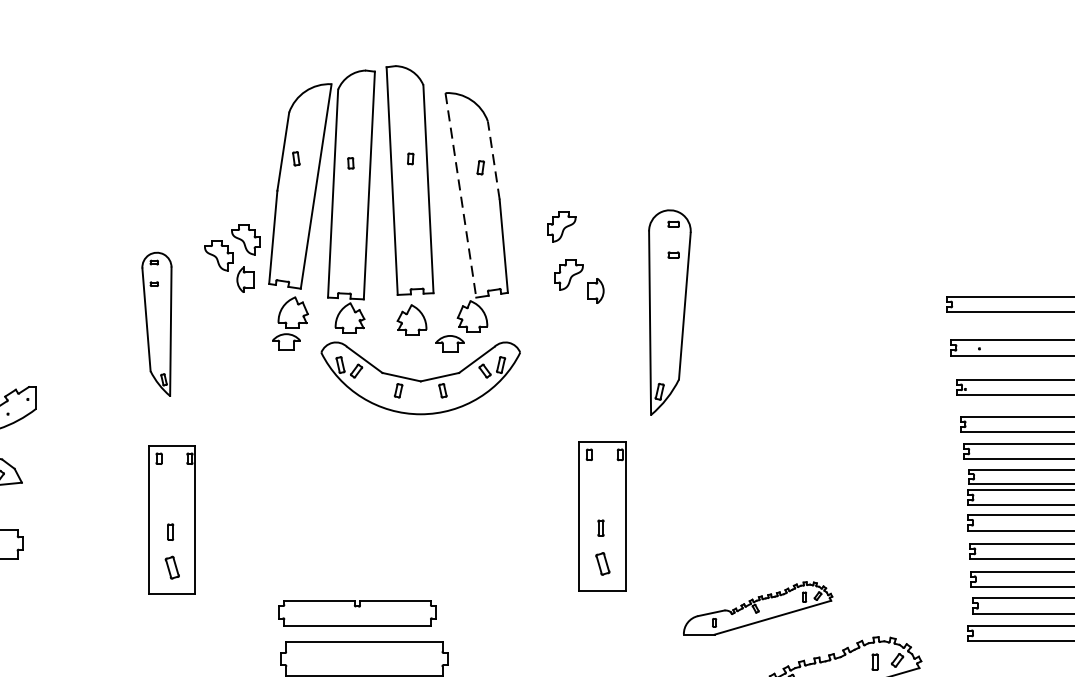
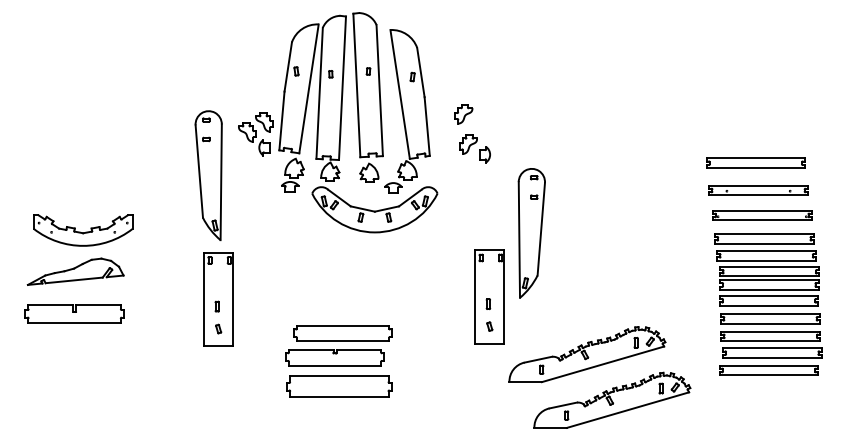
line: (493, 160) -> (420, 72), dashed -> solid
line: (461, 195) -> (400, 94), dashed -> solid
part: (669, 312) -> (531, 233), moved
part: (156, 323) -> (208, 175), size x1.43
part: (602, 563) -> (489, 326), size x0.62
part: (172, 566) -> (218, 328), size x0.62
part: (369, 574) -> (342, 333), added
part: (758, 608) -> (587, 354), size x1.67

